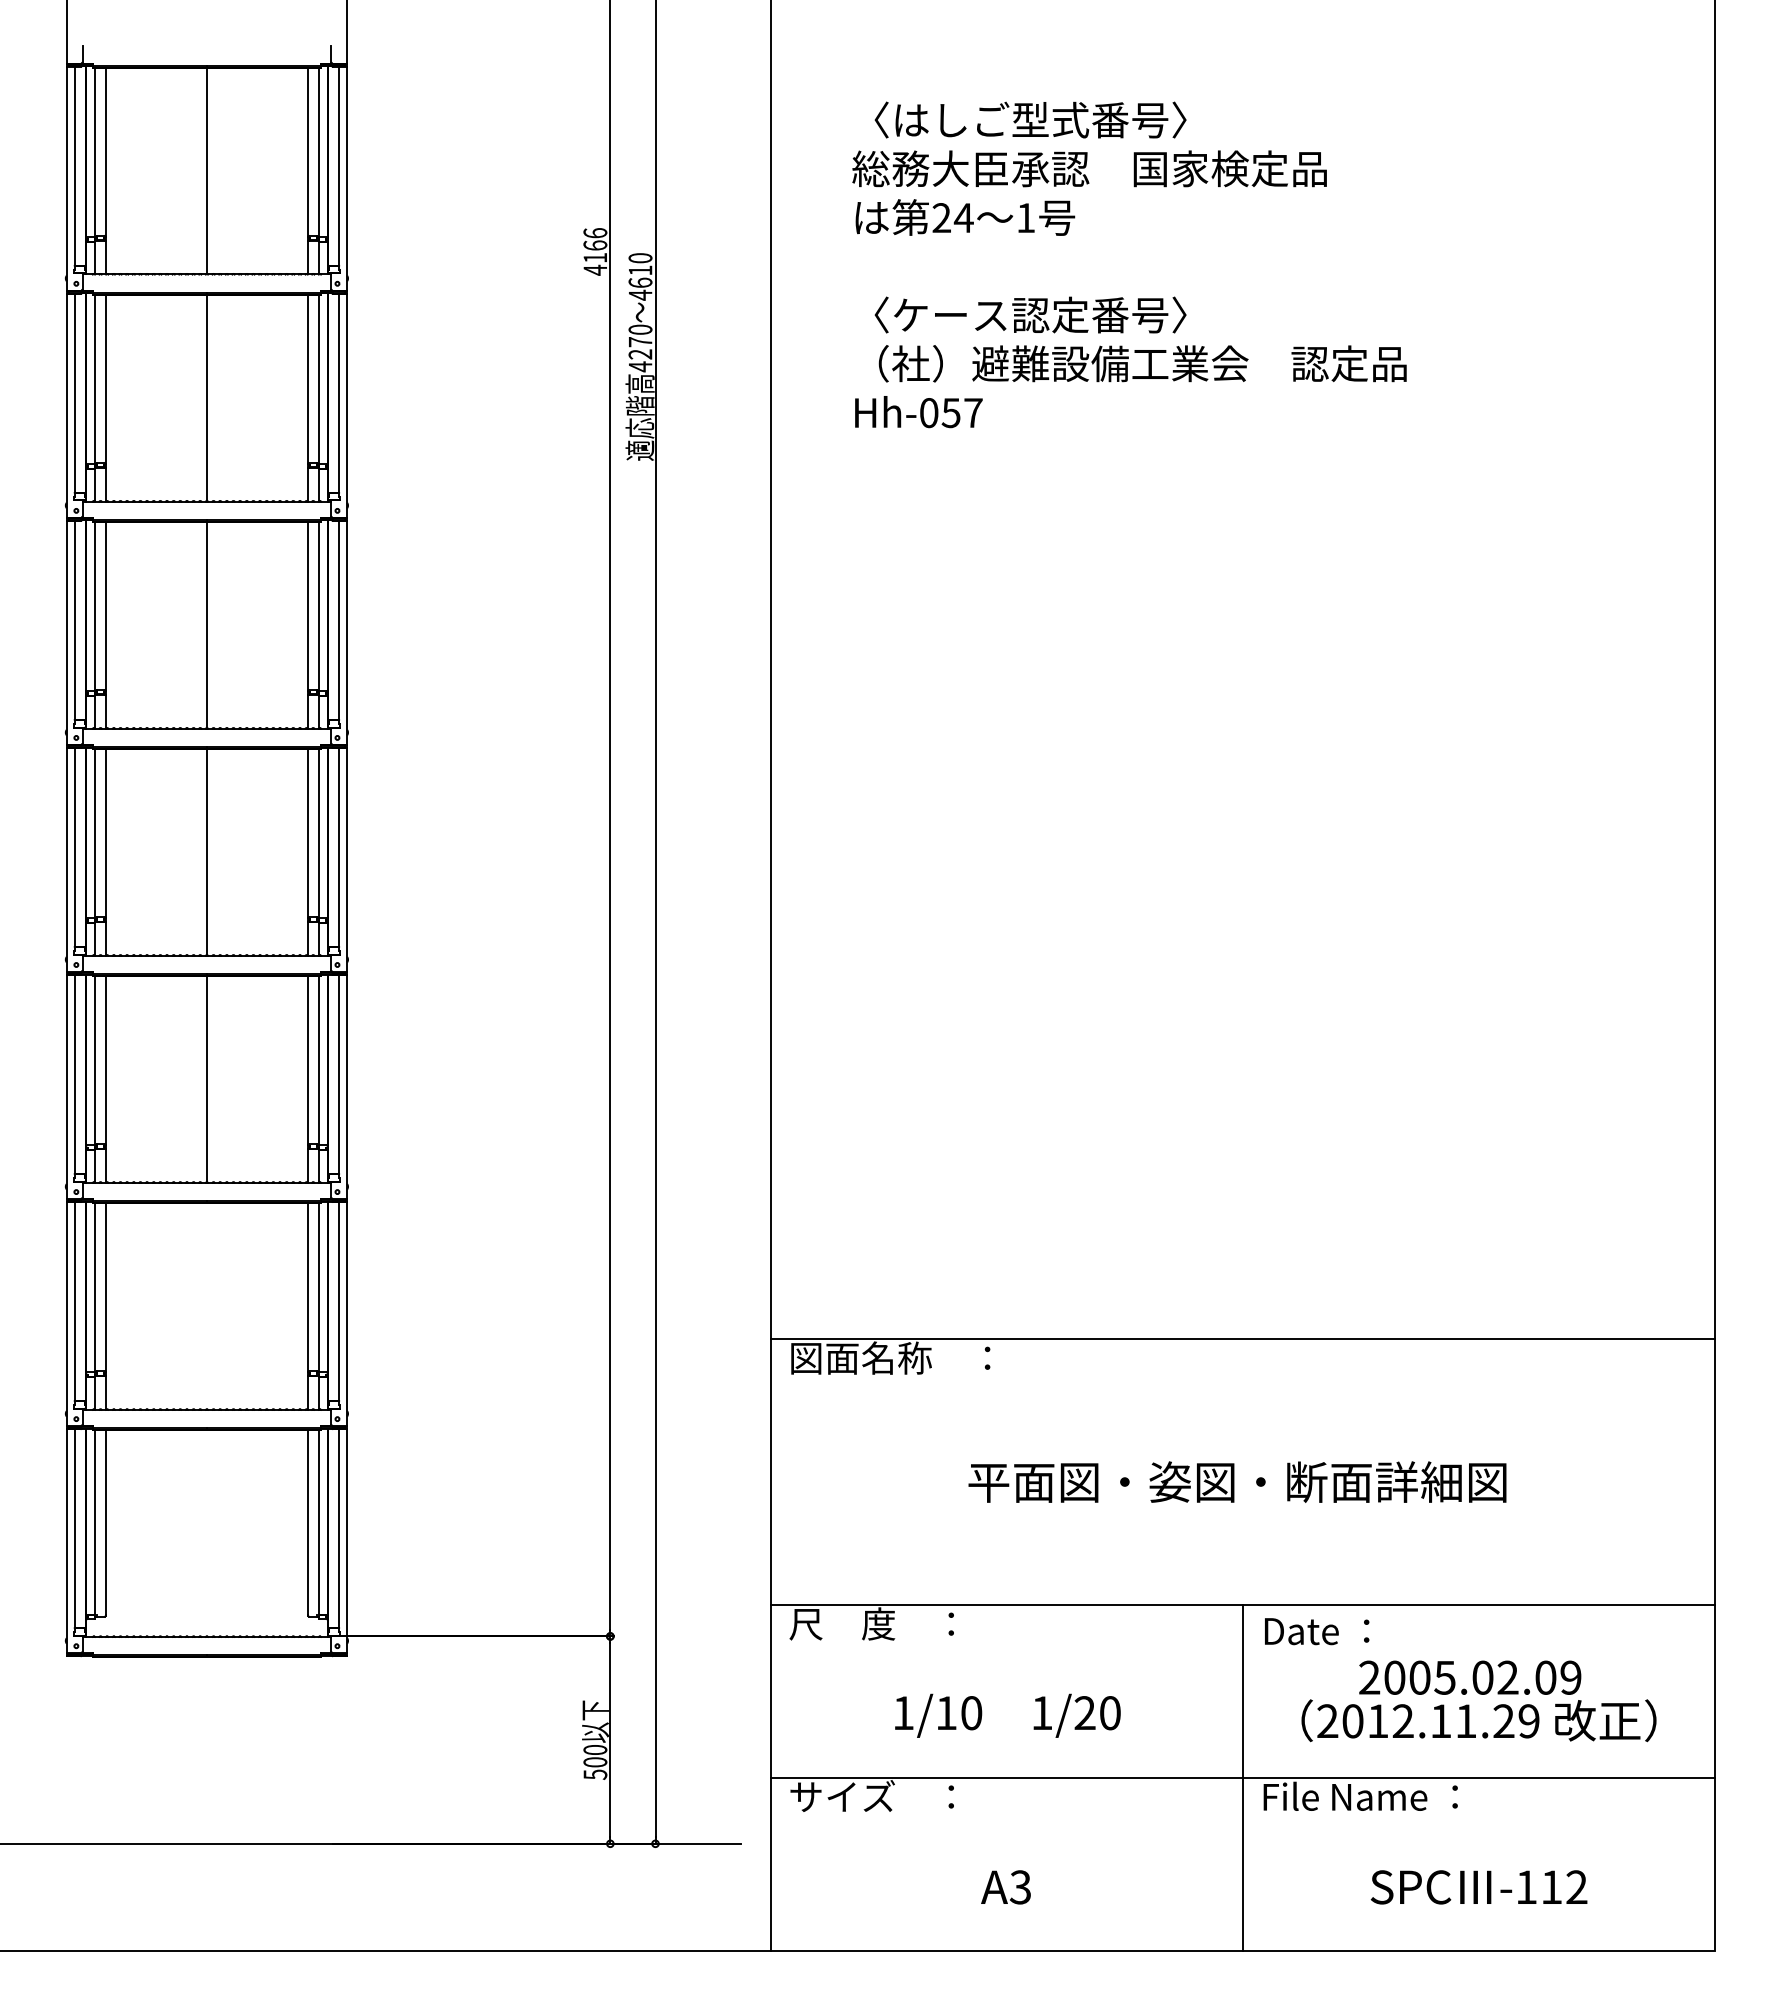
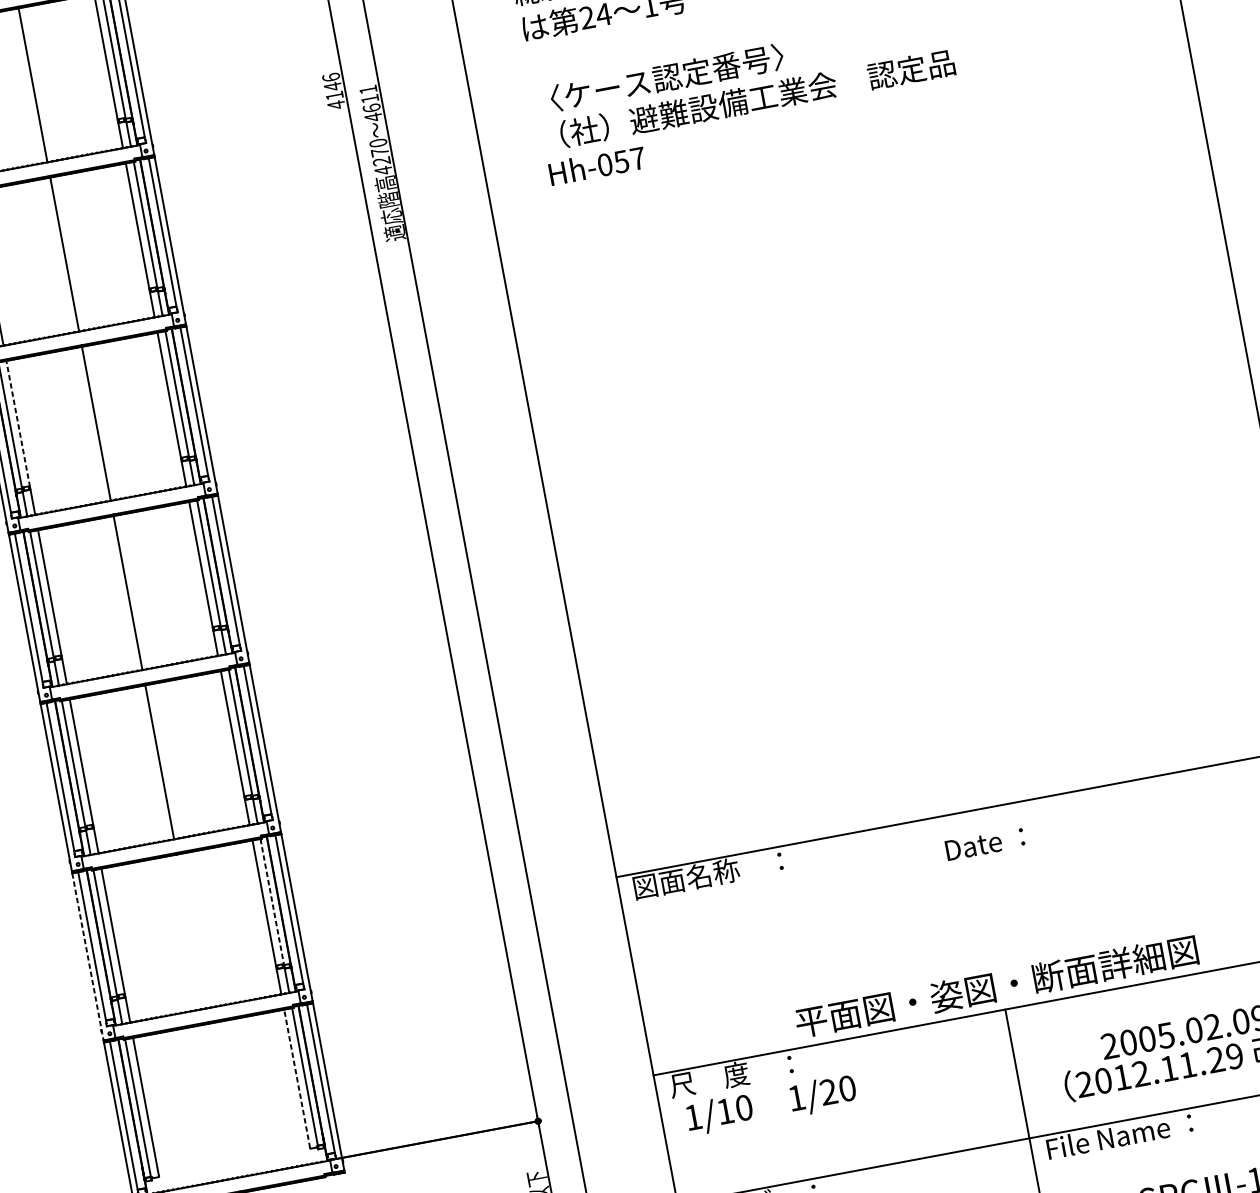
text: (595, 245) -> (333, 86), 4166 -> 4146
text: (640, 258) -> (368, 89), 4610 -> 4611
line: (105, 605) -> (18, 423), solid -> dashed
line: (318, 1287) -> (271, 901), solid -> dashed
line: (66, 1314) -> (87, 957), solid -> dashed
text: (1237, 1481) -> (996, 986), moved
line: (308, 1523) -> (297, 1079), solid -> dashed
text: (1317, 1631) -> (985, 843), moved
text: (1007, 1715) -> (771, 1104), moved

